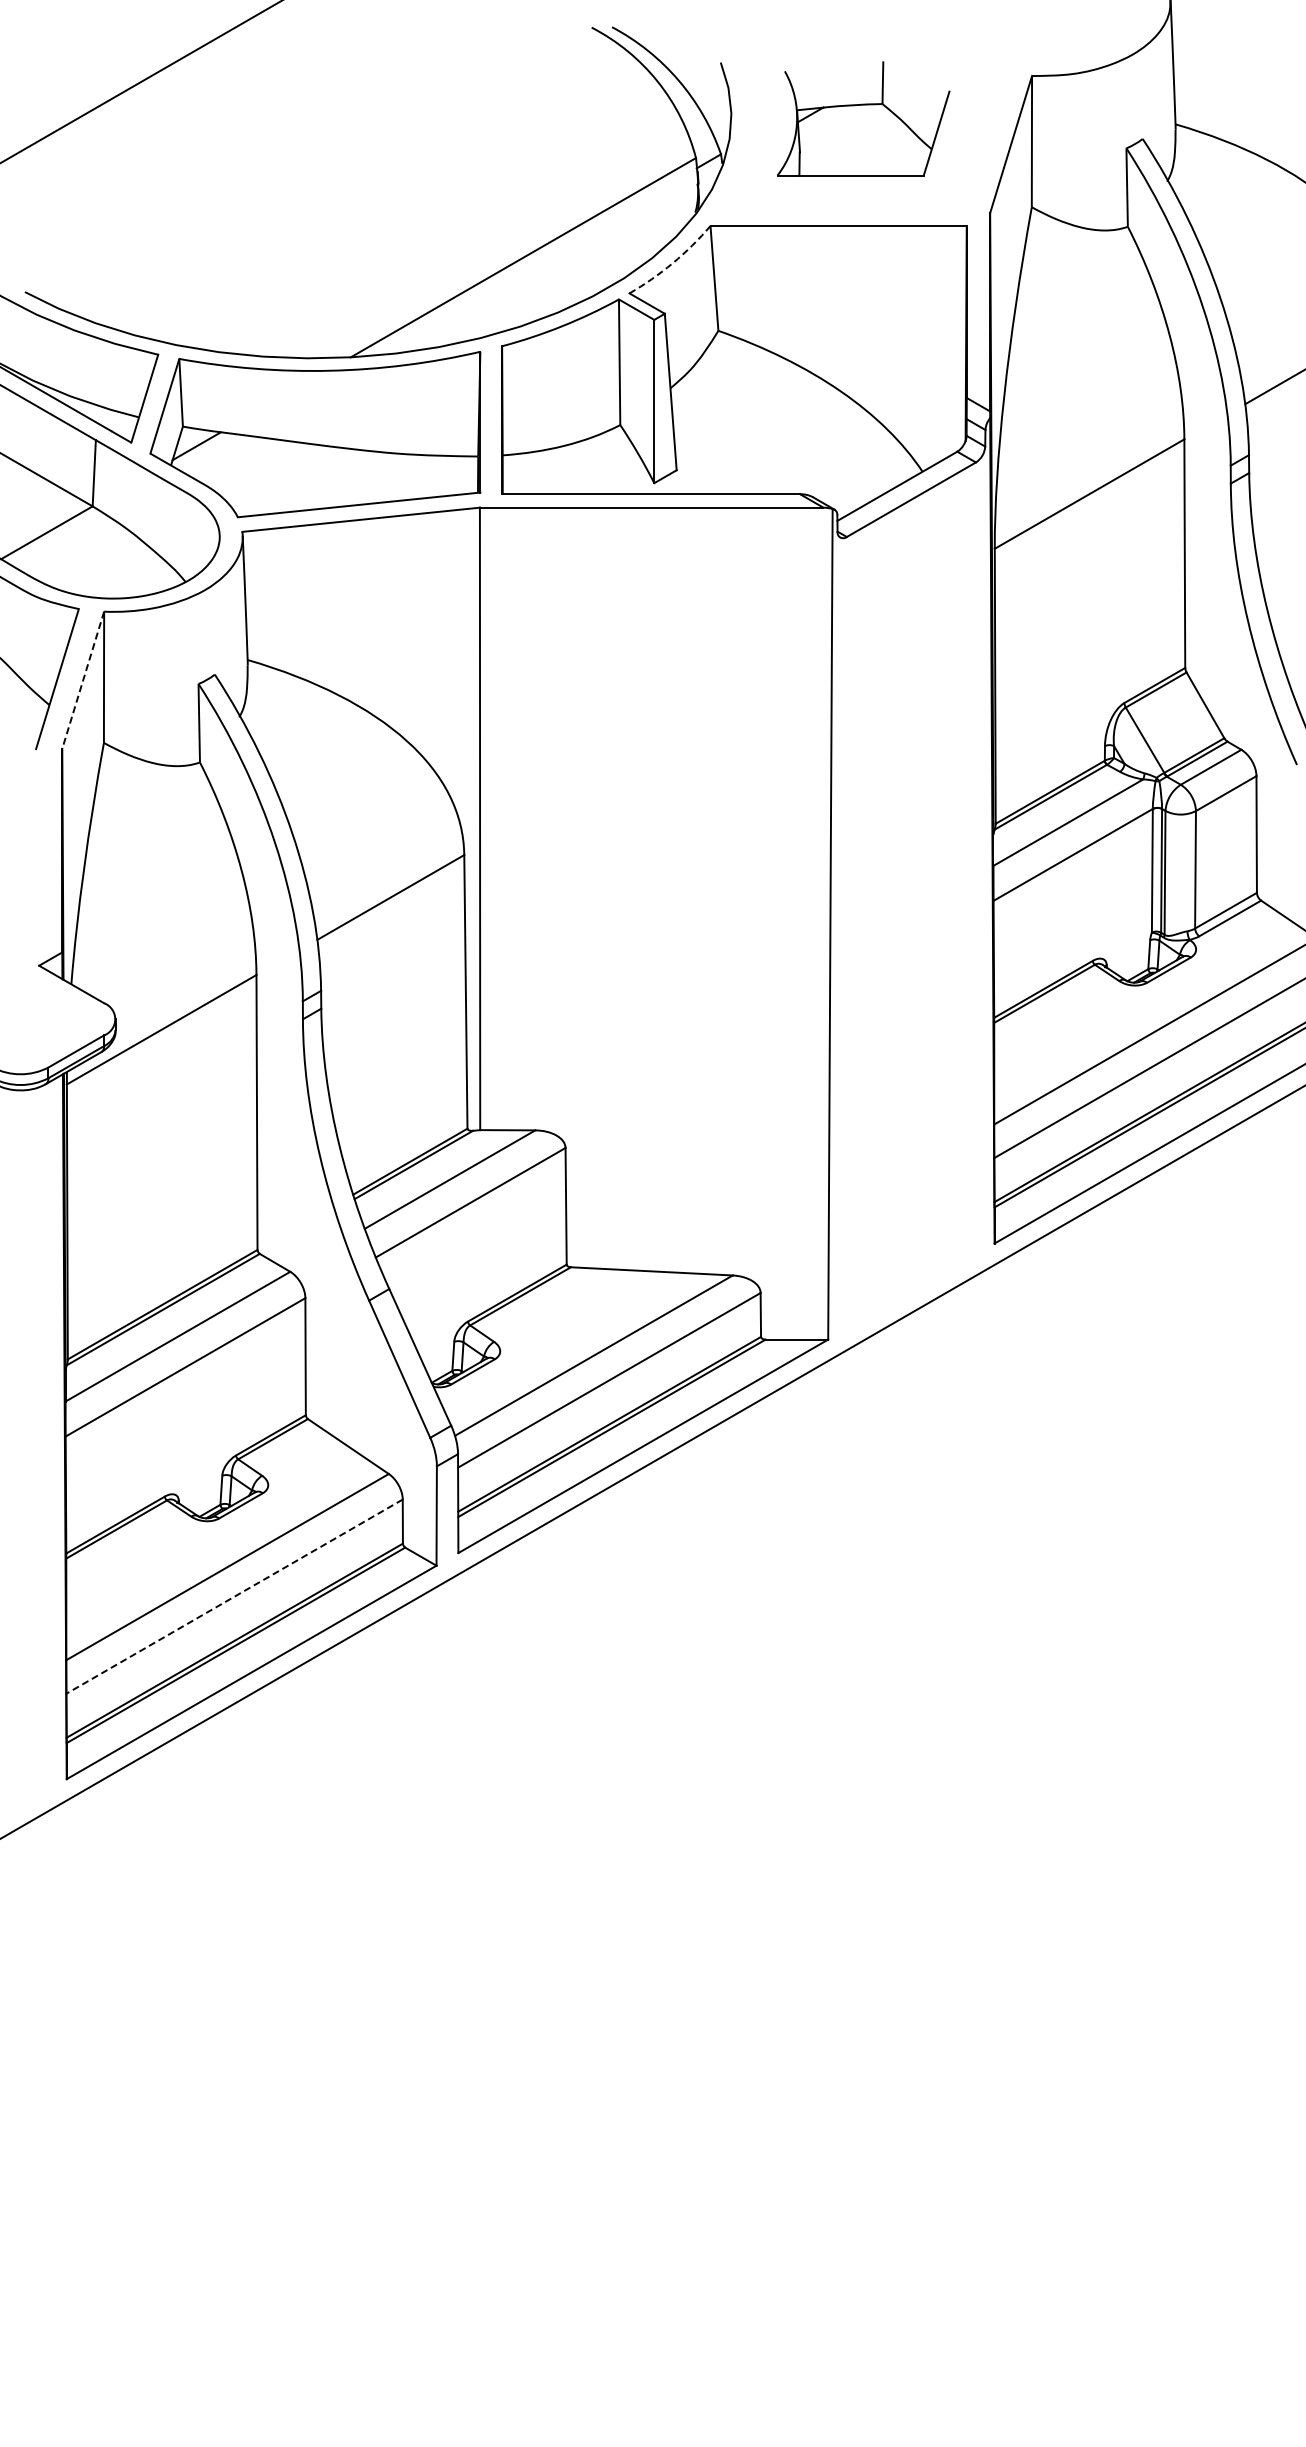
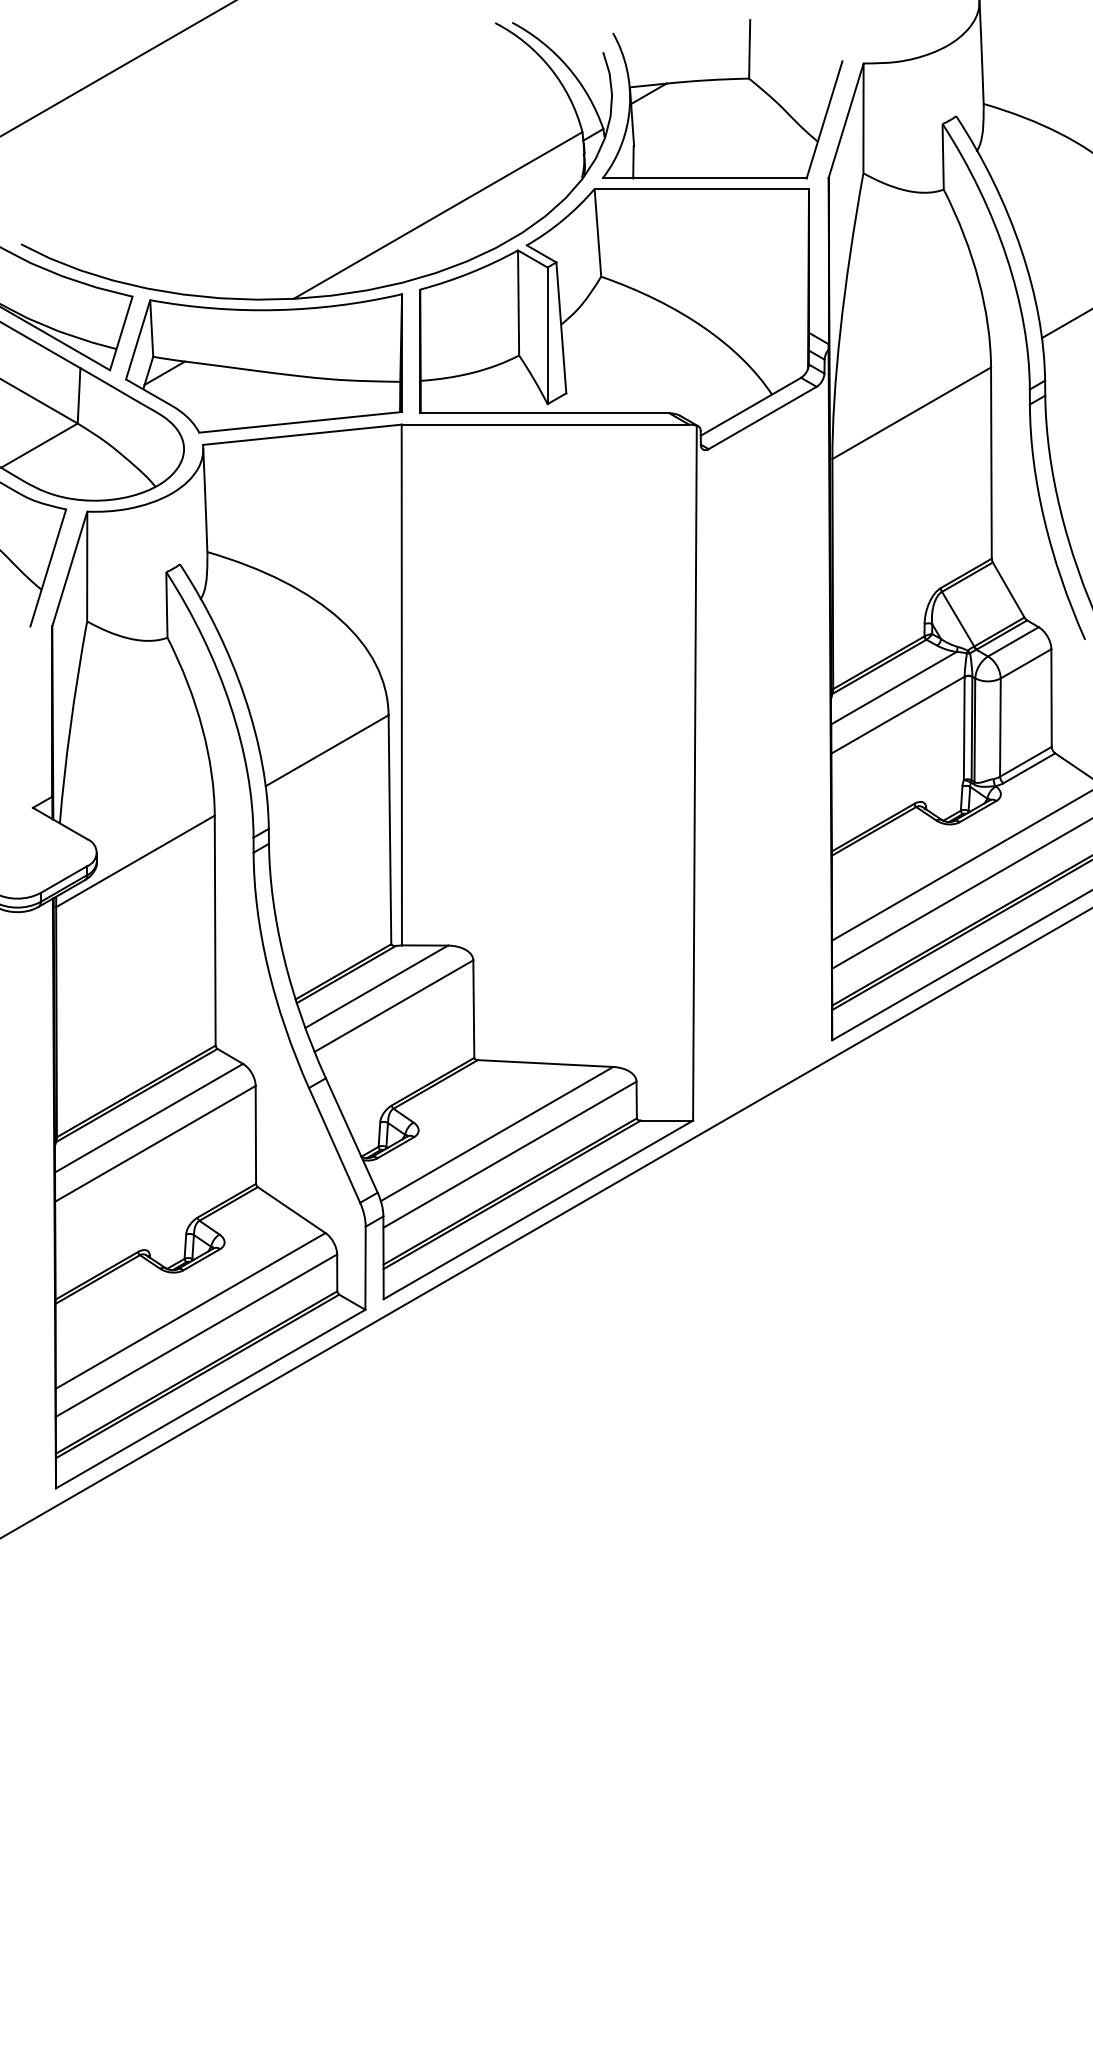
part: (863, 118) -> (722, 99), size x1.67
arc: (672, 263) -> (562, 220), dashed -> solid
line: (83, 680) -> (70, 569), dashed -> solid
line: (234, 1596) -> (196, 1335), dashed -> solid

